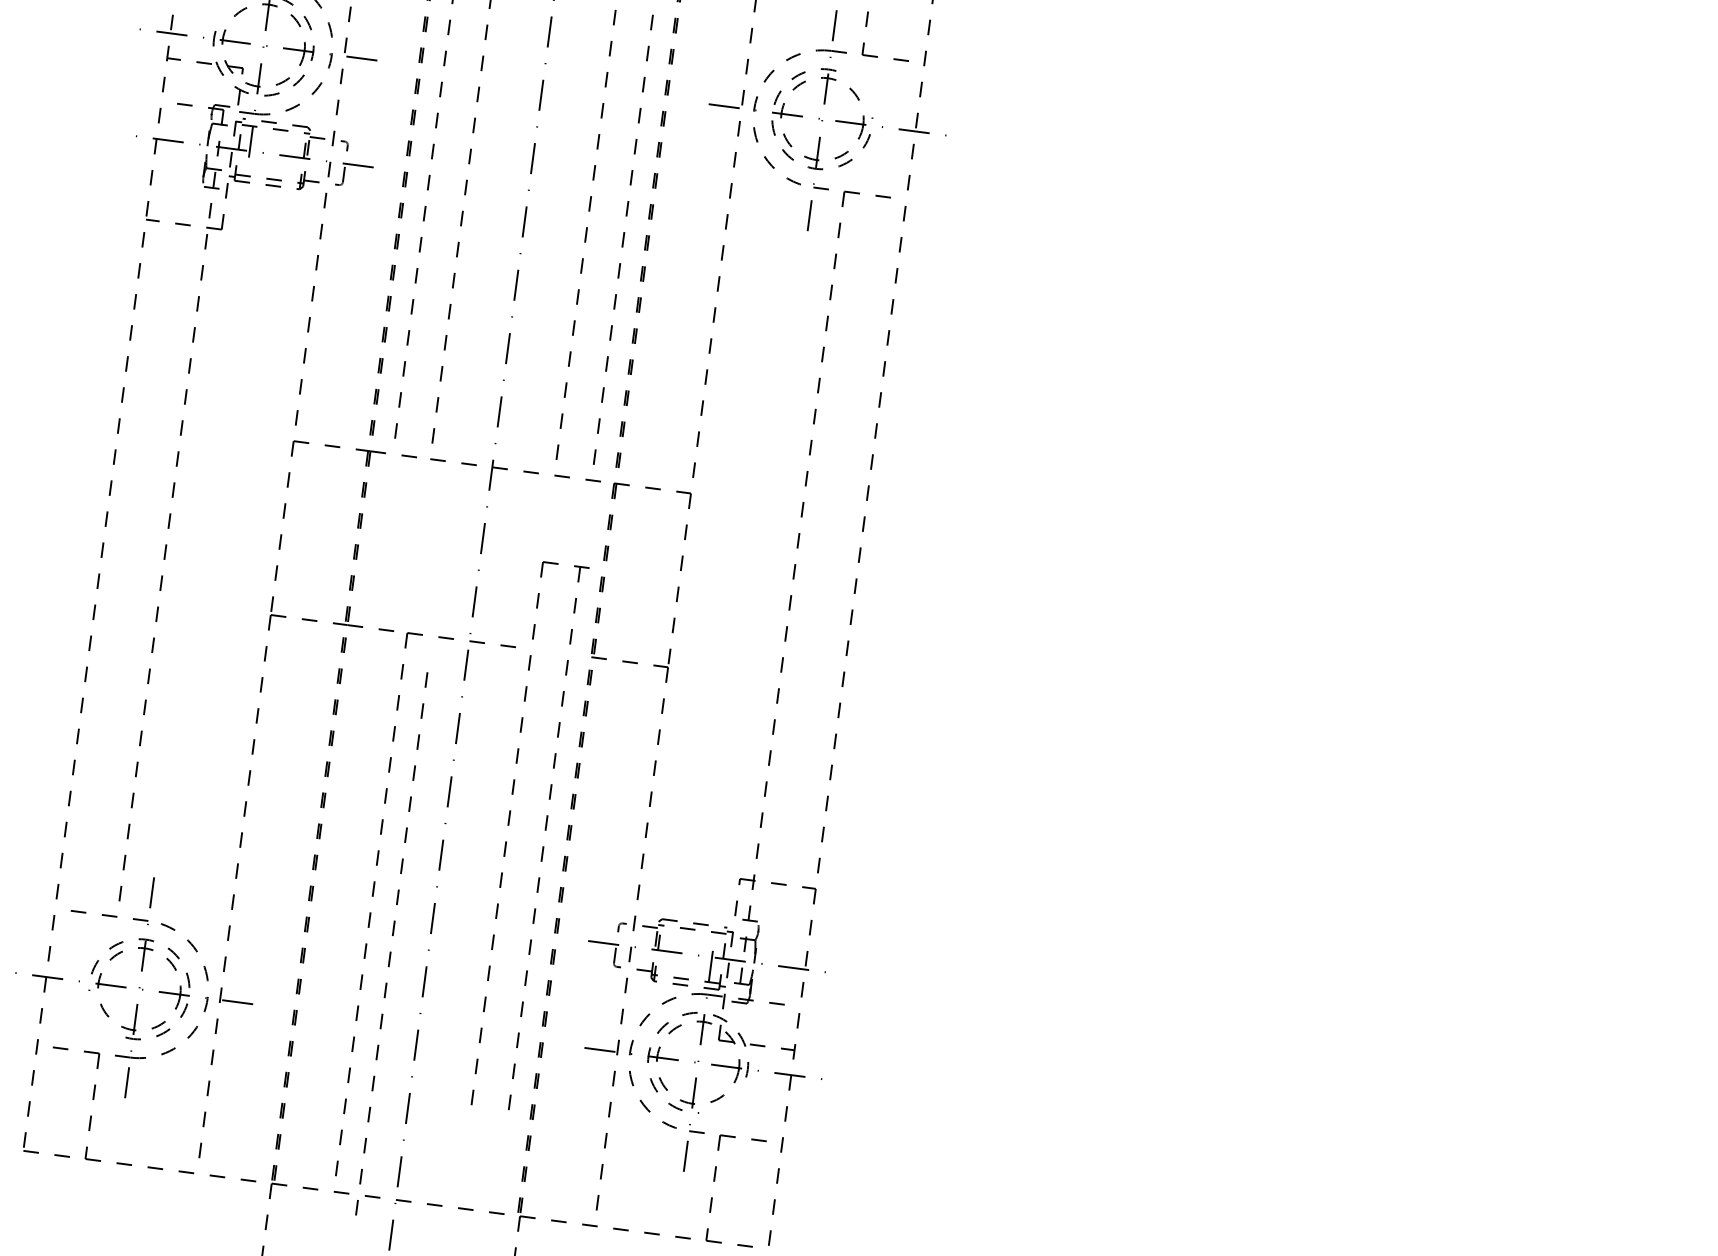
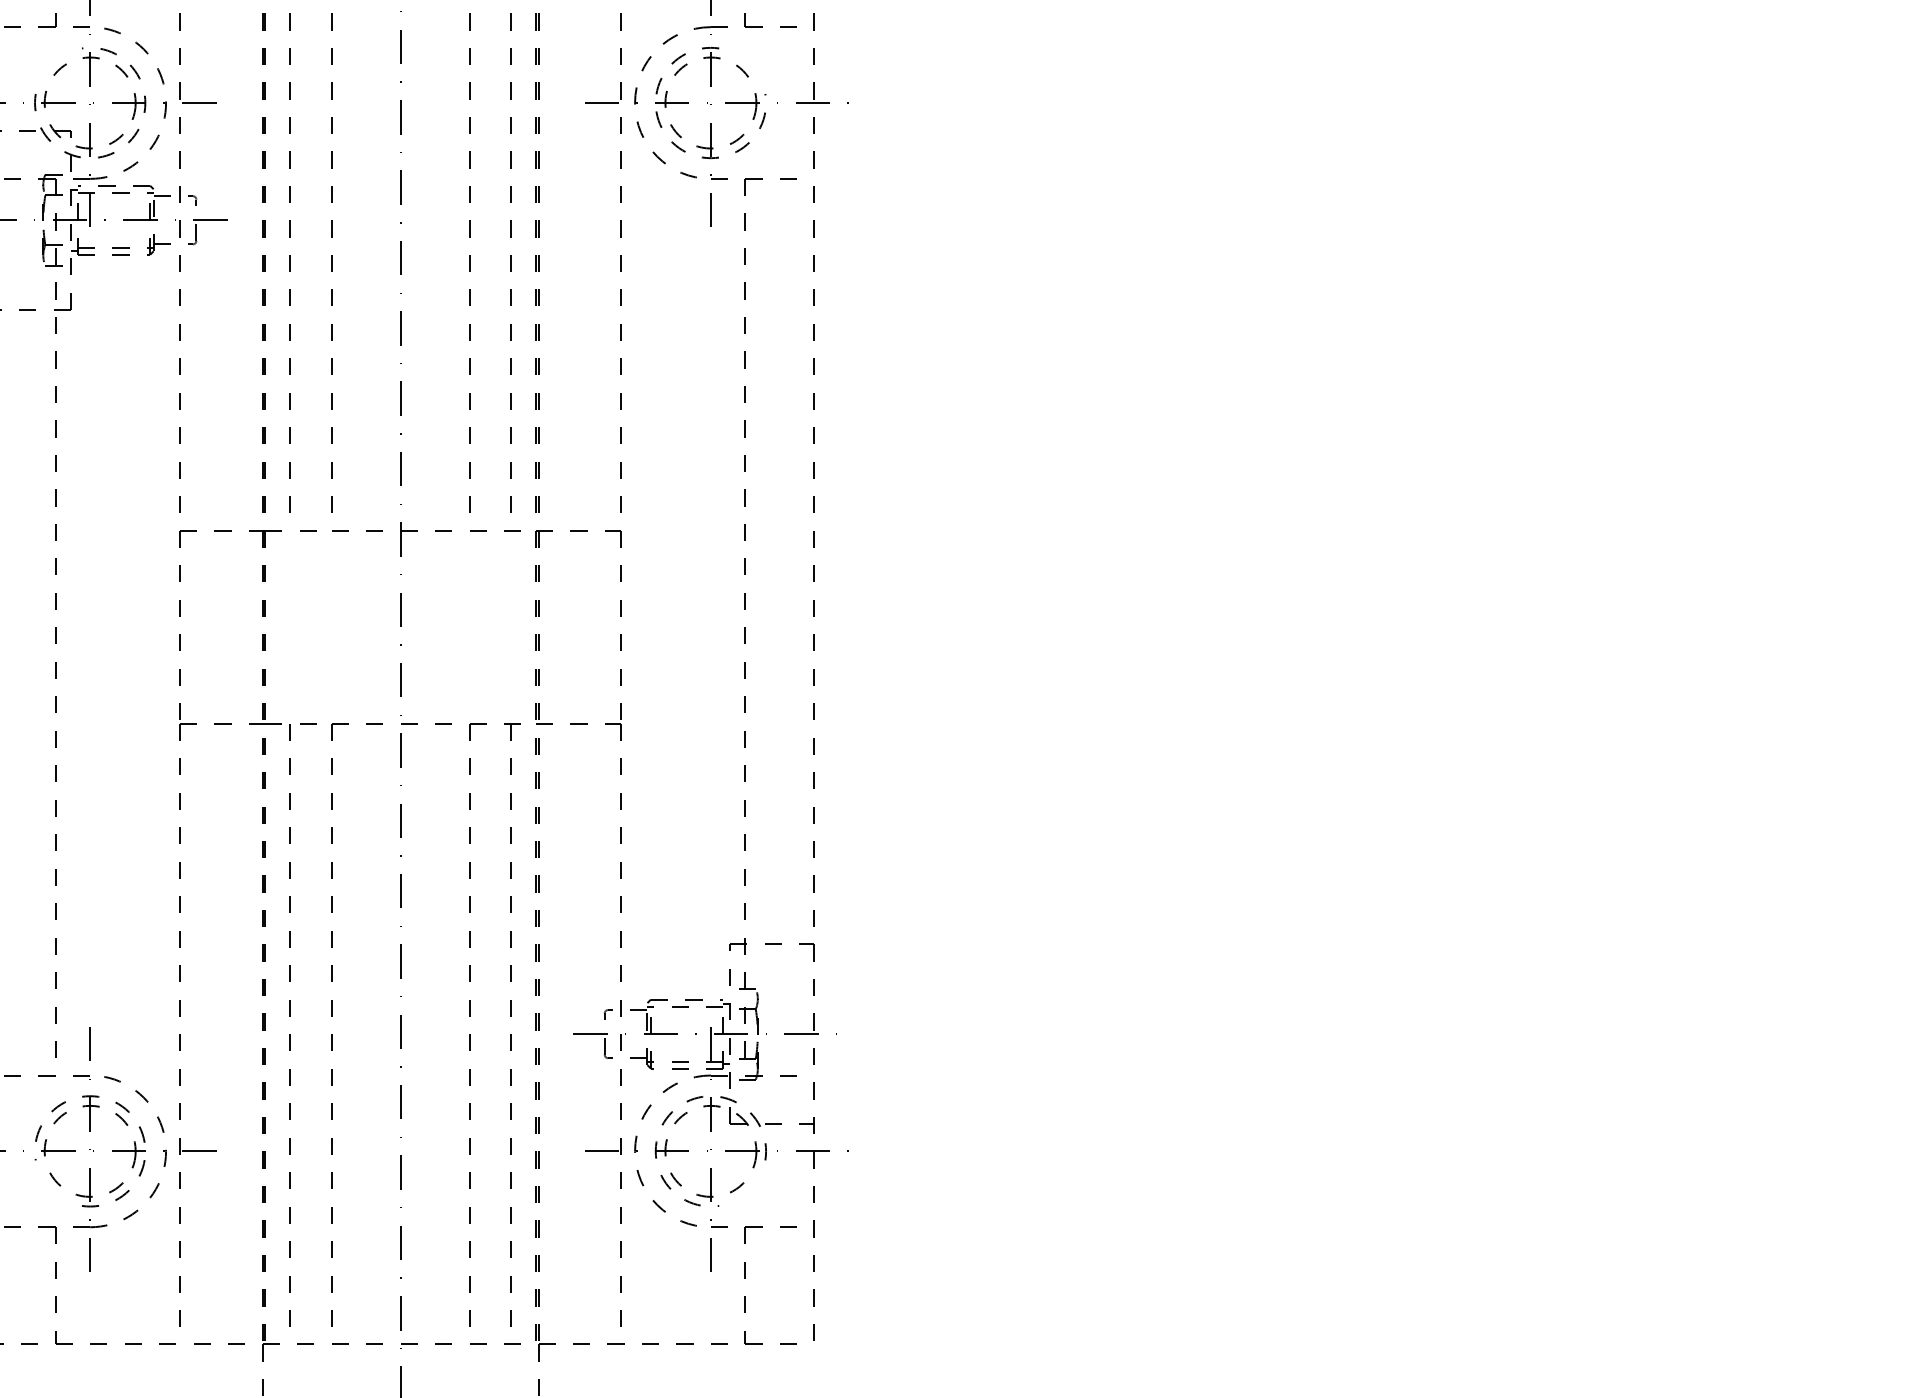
part: (545, 830) -> (510, 1016), moved
line: (392, 935) -> (289, 1016), moved

